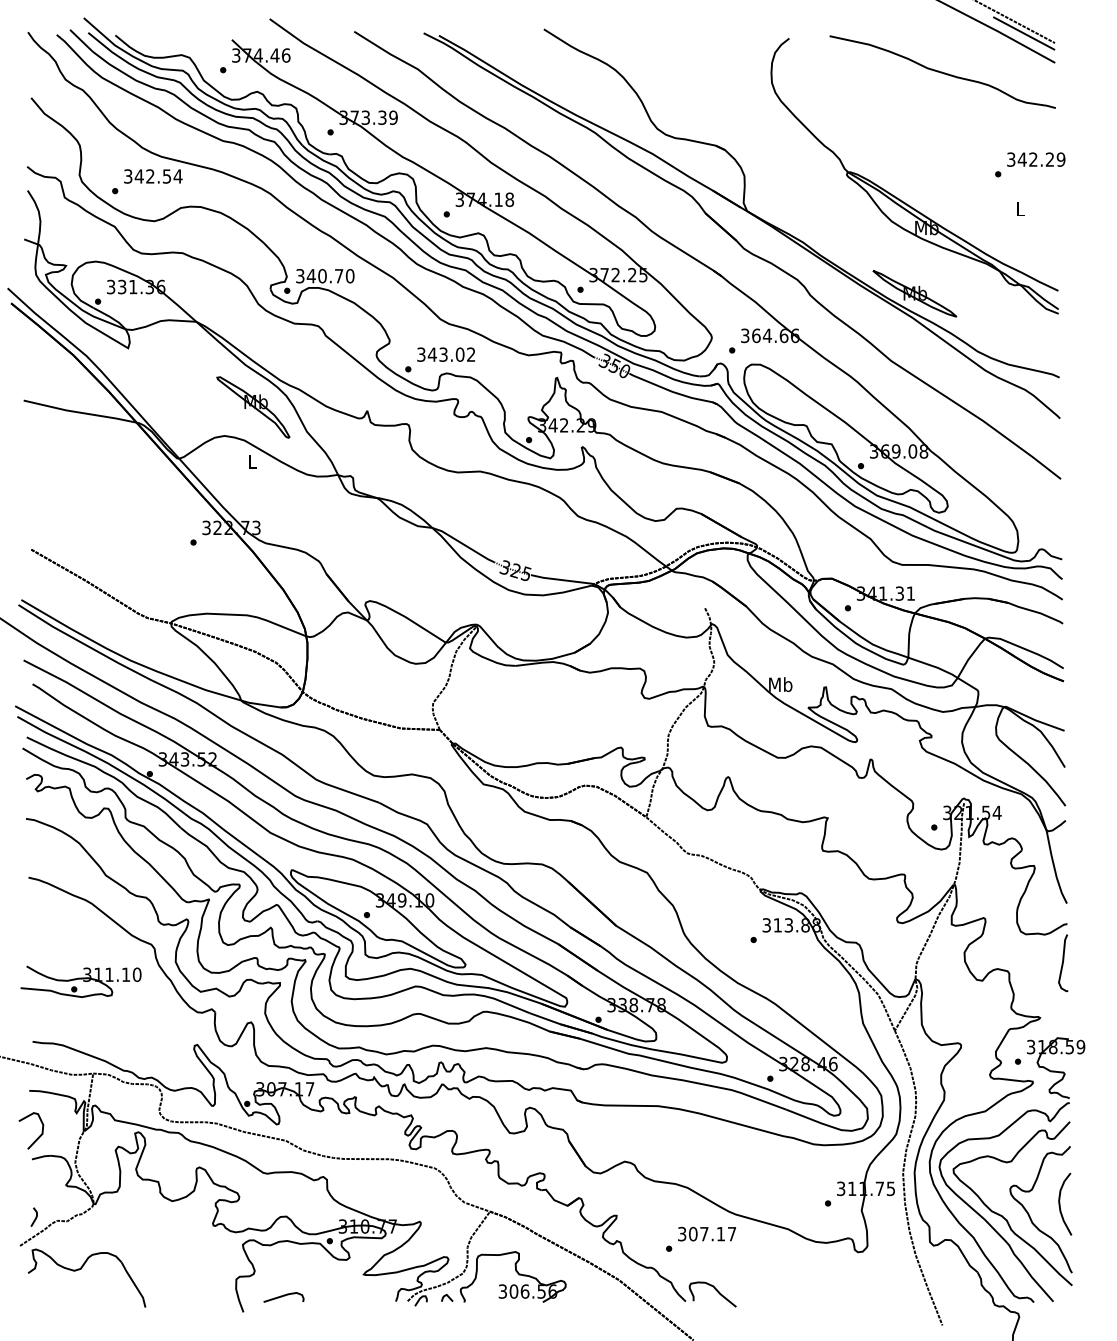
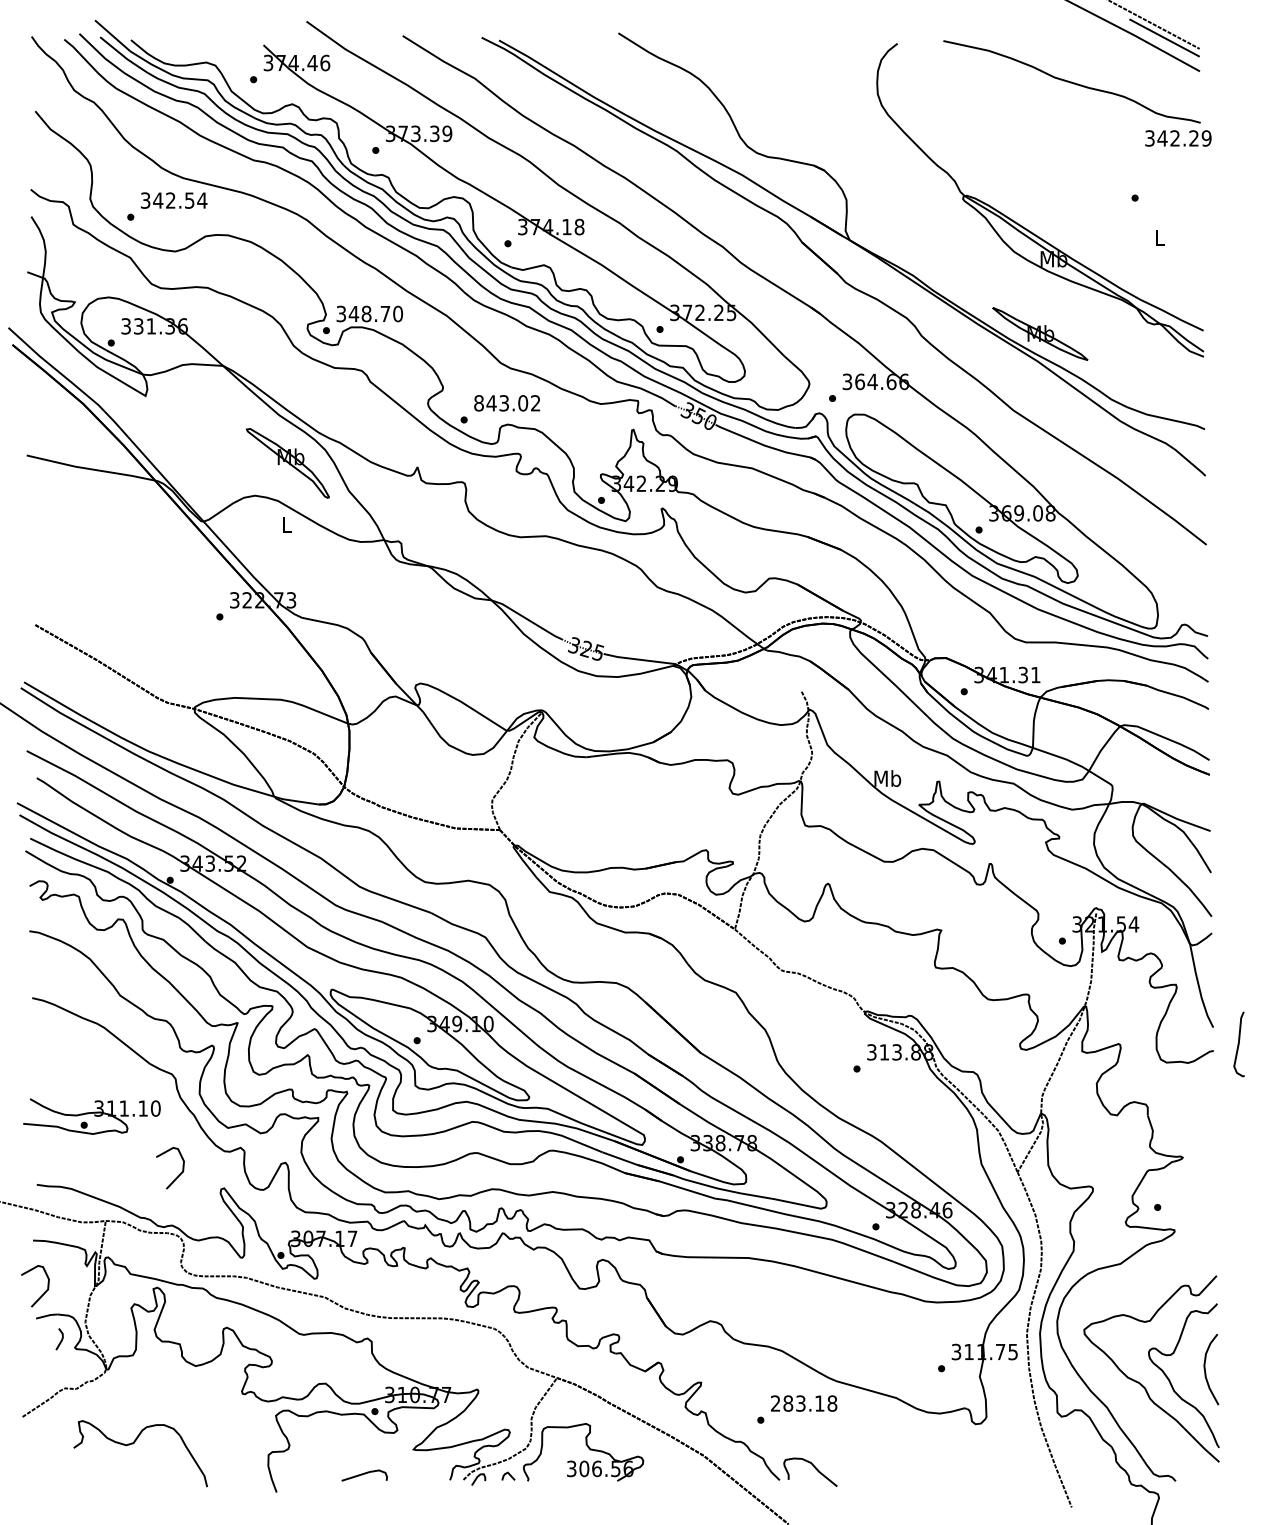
text: (1036, 159) -> (1178, 138), moved
text: (322, 275) -> (366, 313), 340.70 -> 348.70
text: (420, 354) -> (478, 403), 343.02 -> 843.02
curve: (1062, 963) -> (1238, 1044), moved
curve: (157, 1032) -> (178, 1174), added
part: (998, 1136) -> (1135, 1292), removed
line: (34, 1218) -> (60, 1340), moved
text: (707, 1234) -> (804, 1403), 307.17 -> 283.18
part: (81, 1269) -> (134, 1443), moved
curve: (283, 1296) -> (364, 1474), moved

